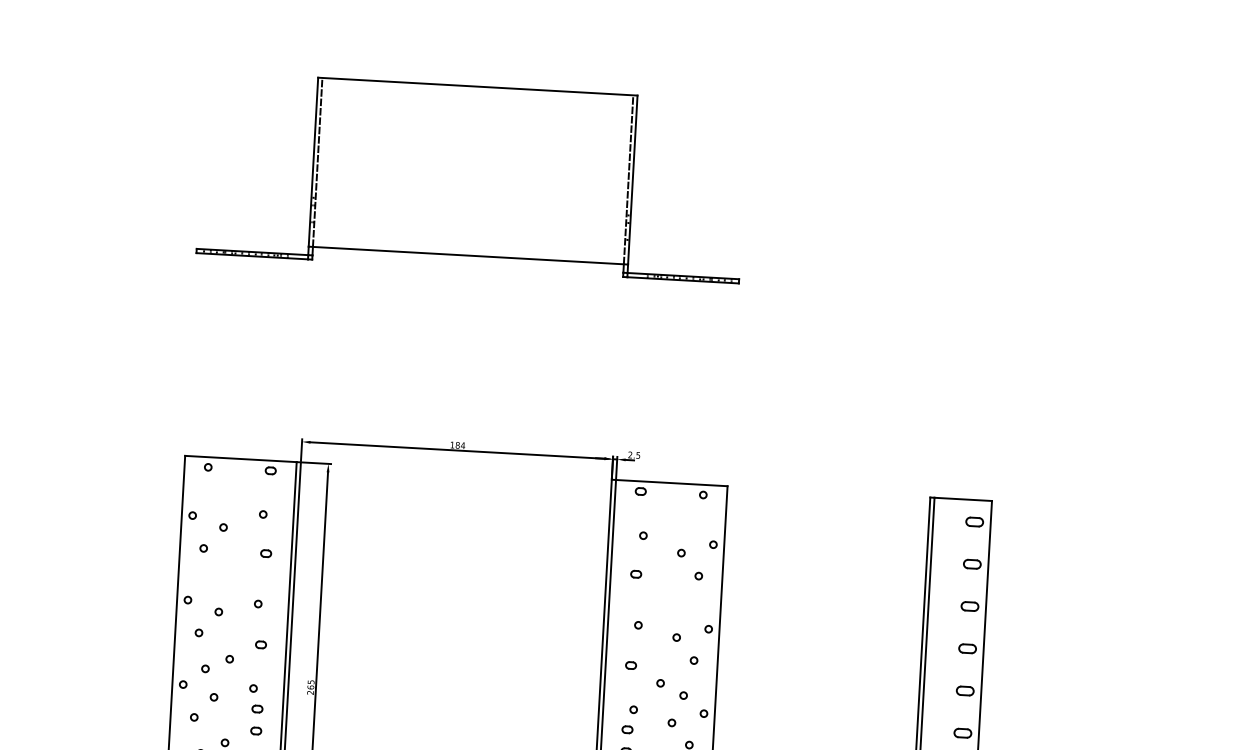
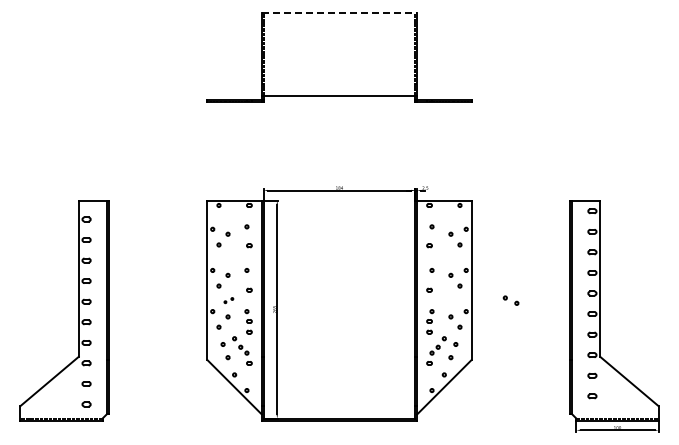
line: (477, 86) -> (339, 13), solid -> dashed
part: (216, 663) -> (228, 300), size x0.6
part: (670, 688) -> (510, 300), moved

